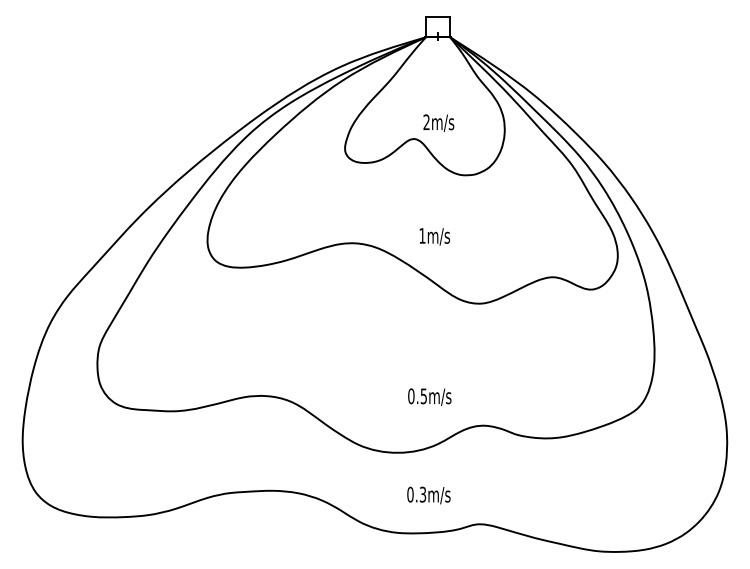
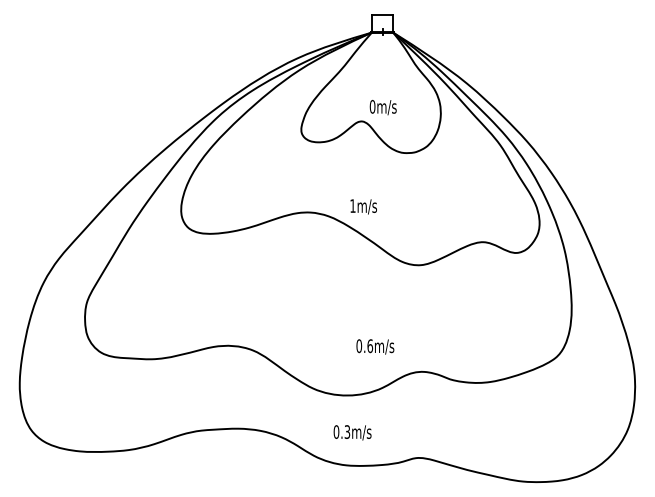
text: (426, 121) -> (372, 106), 2m/s -> 0m/s
text: (434, 236) -> (363, 206), moved
text: (424, 396) -> (370, 346), 0.5m/s -> 0.6m/s
text: (428, 495) -> (352, 432), moved

